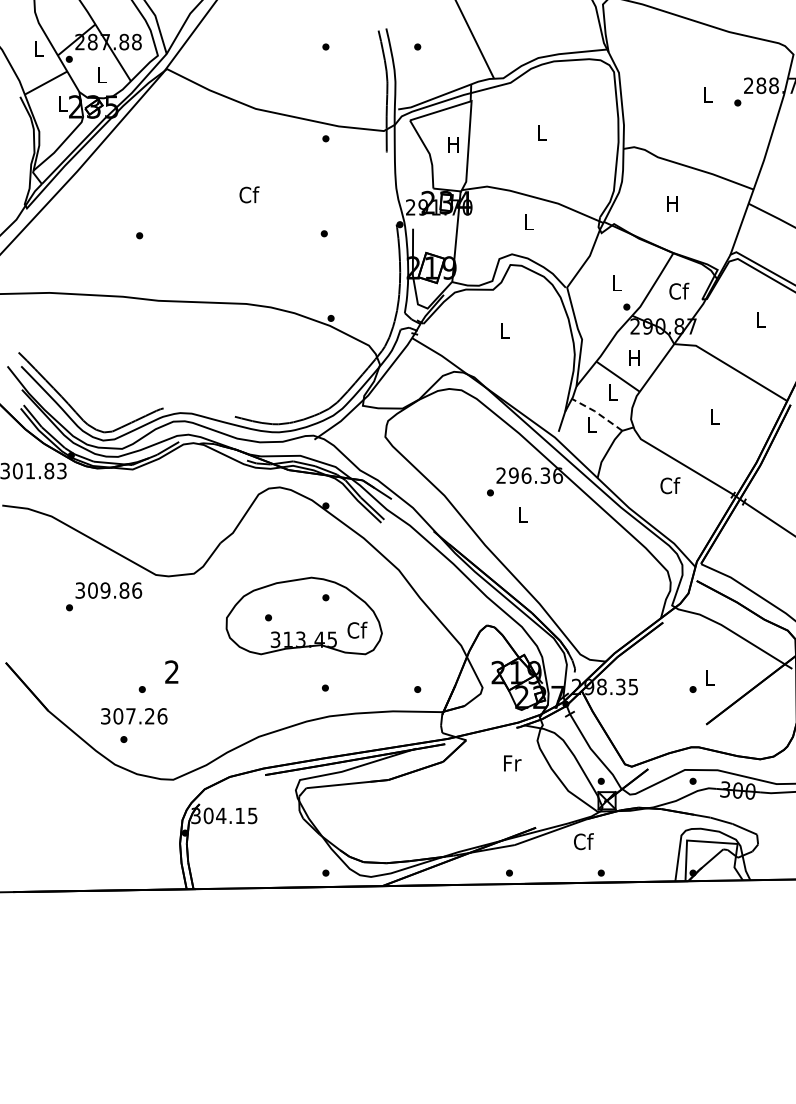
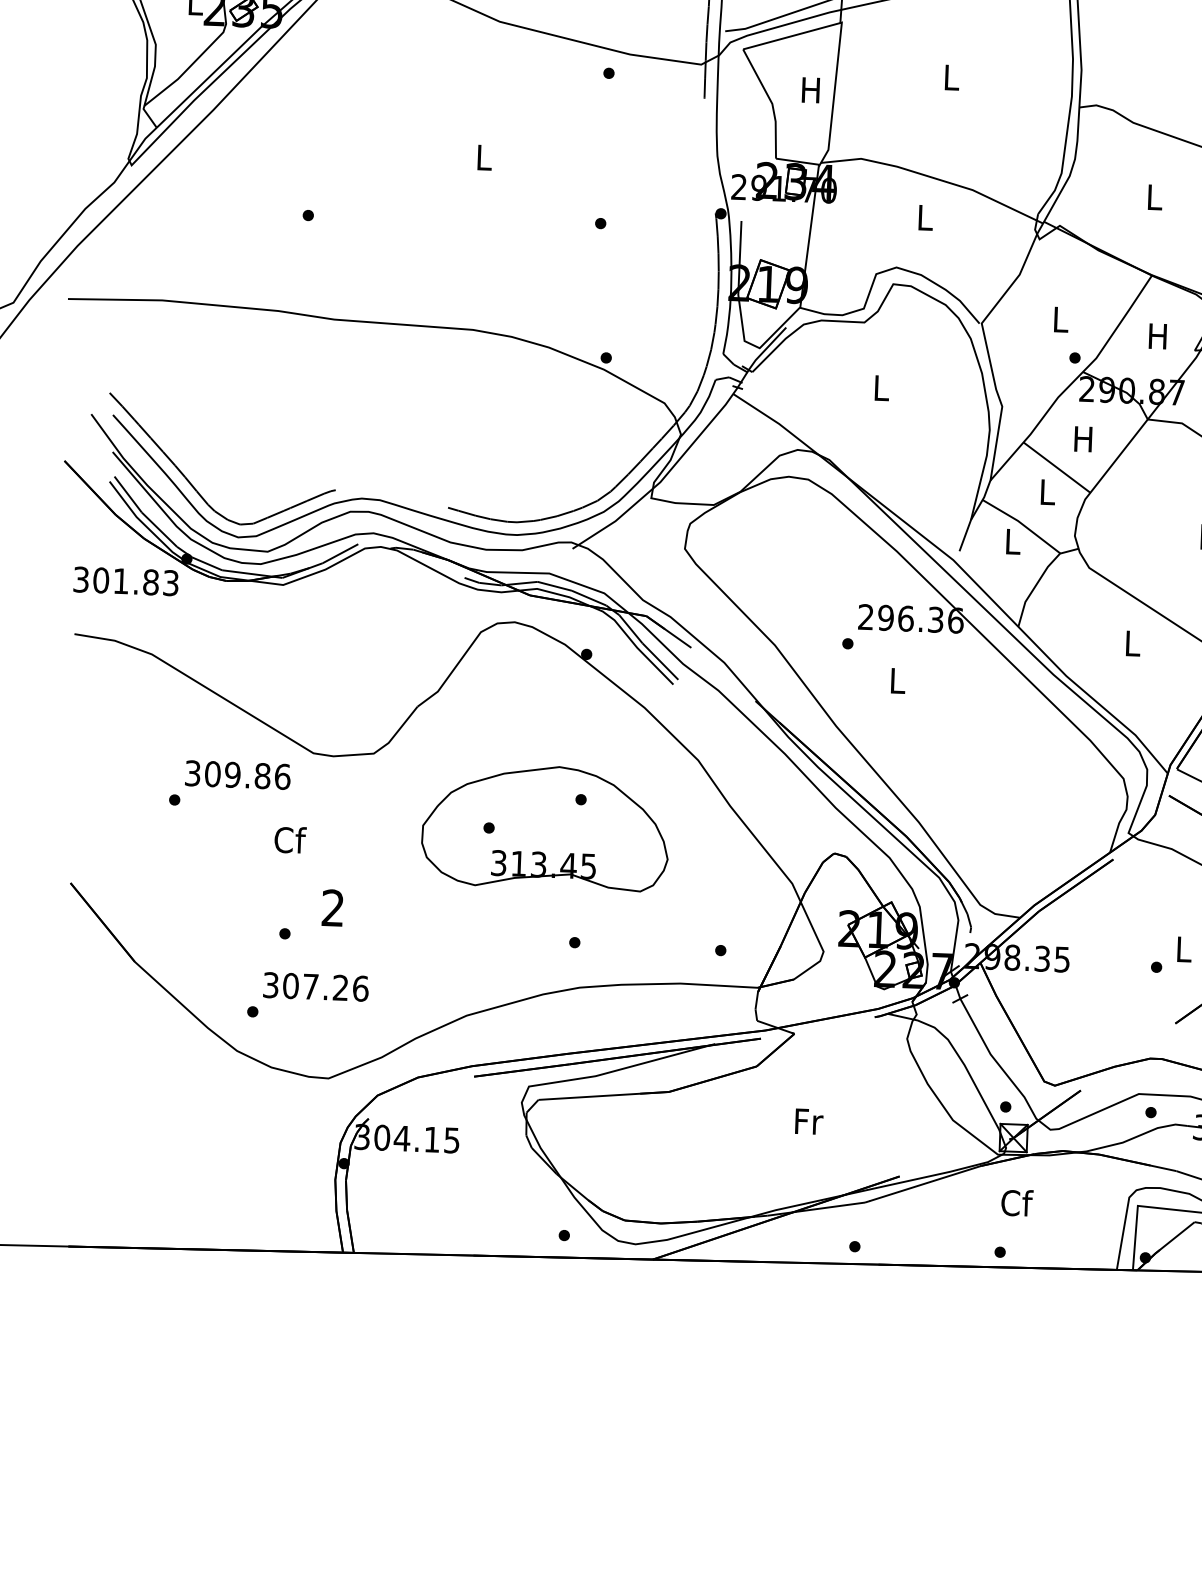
text: (249, 194) -> (484, 156), Cf -> L
text: (672, 203) -> (1153, 196), H -> L
text: (679, 290) -> (1159, 334), Cf -> H
line: (597, 412) -> (1022, 523), dashed -> solid
text: (670, 485) -> (1133, 642), Cf -> L
text: (357, 629) -> (290, 838), moved
text: (134, 716) -> (316, 987), moved
text: (512, 763) -> (808, 1121), moved
text: (583, 841) -> (1016, 1202), moved

